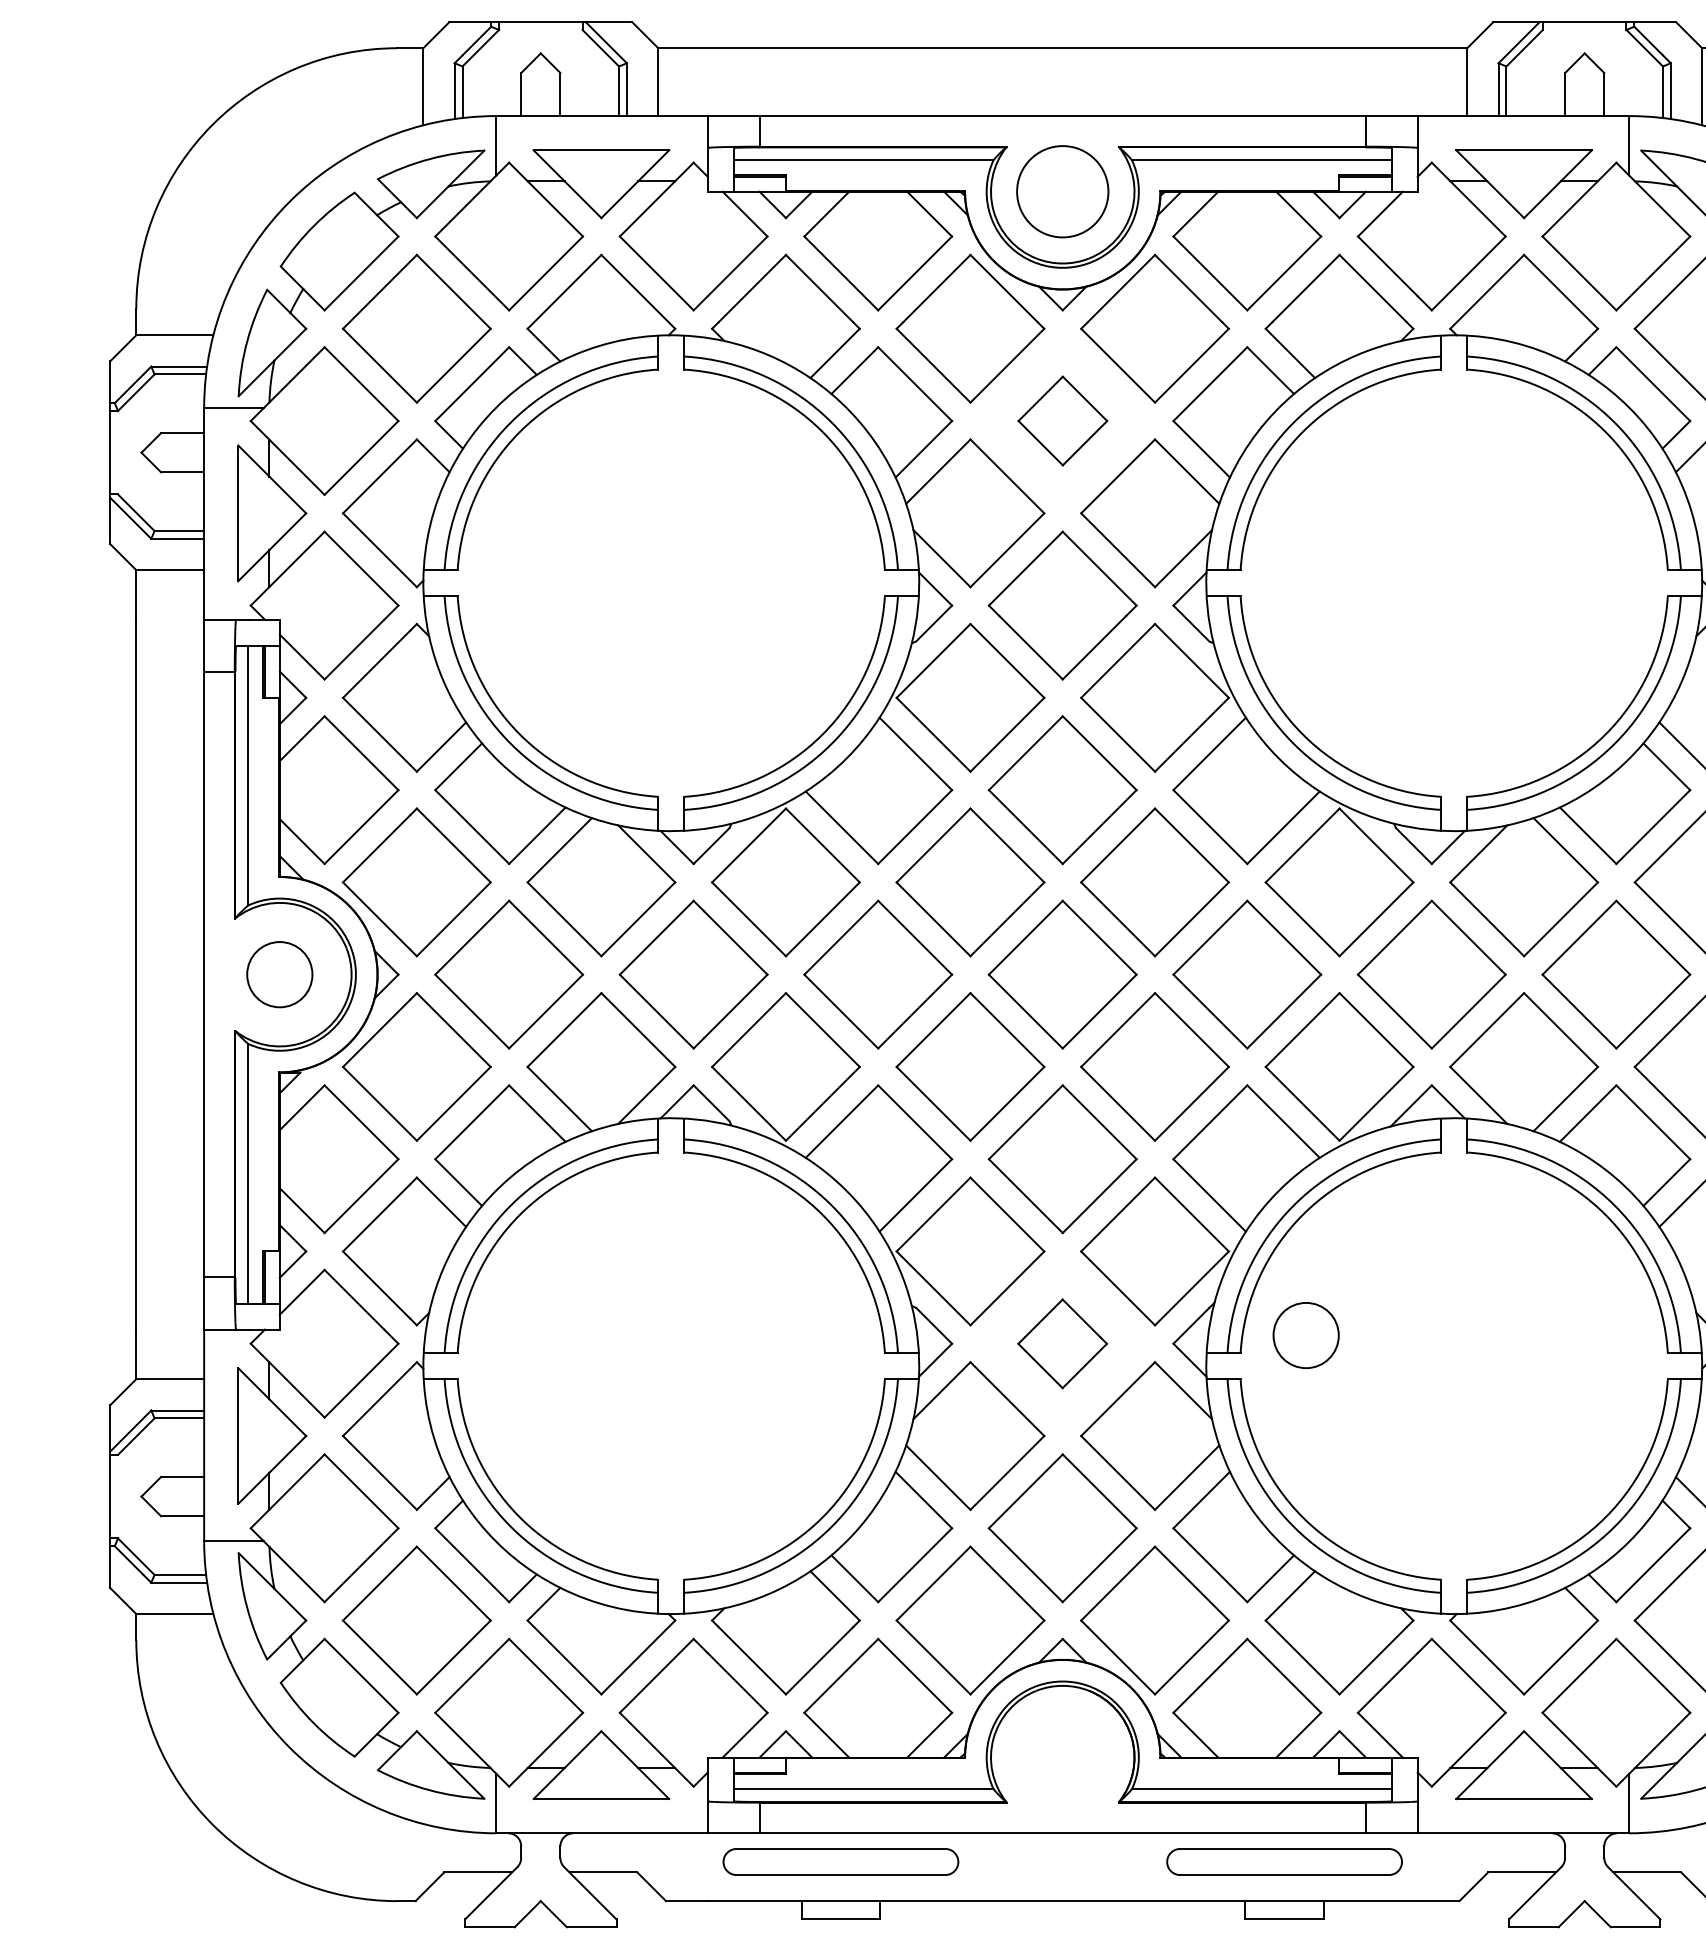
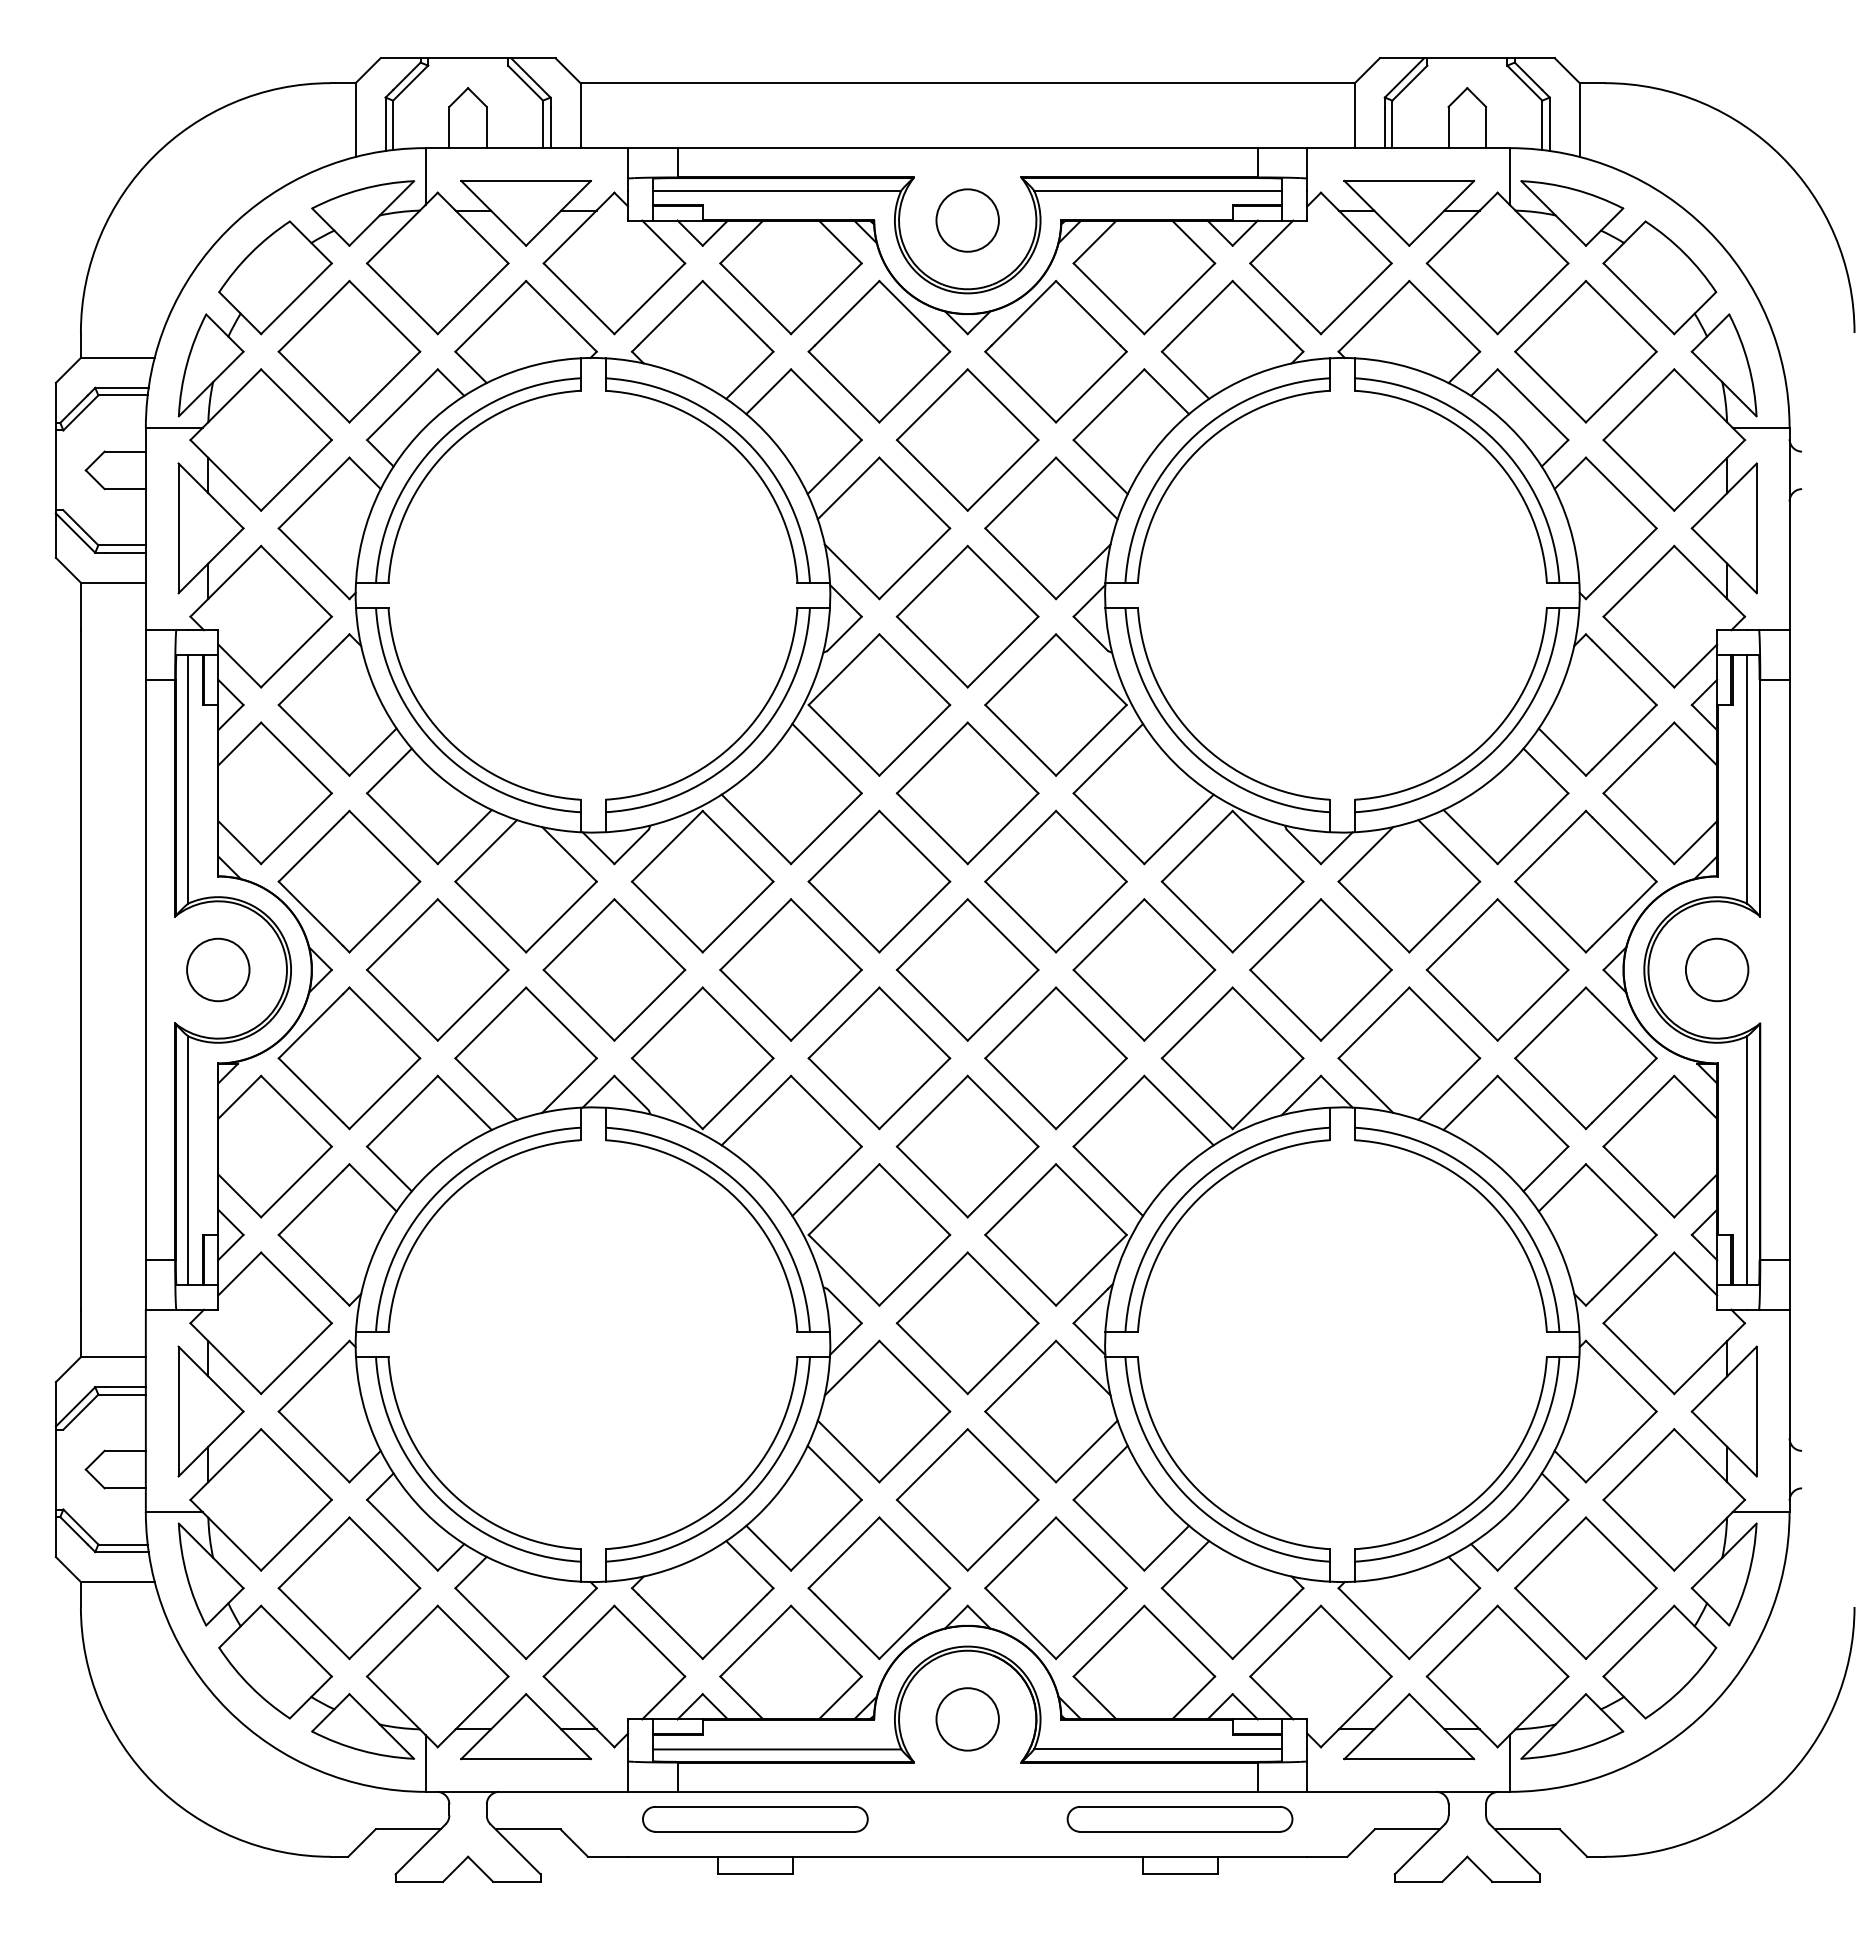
circle: (1062, 191) -> (967, 220), size x0.71
part: (1062, 420) -> (967, 439), size x1.67
circle: (1305, 1335) -> (967, 1719), moved
part: (1062, 1343) -> (967, 1323), size x1.67

